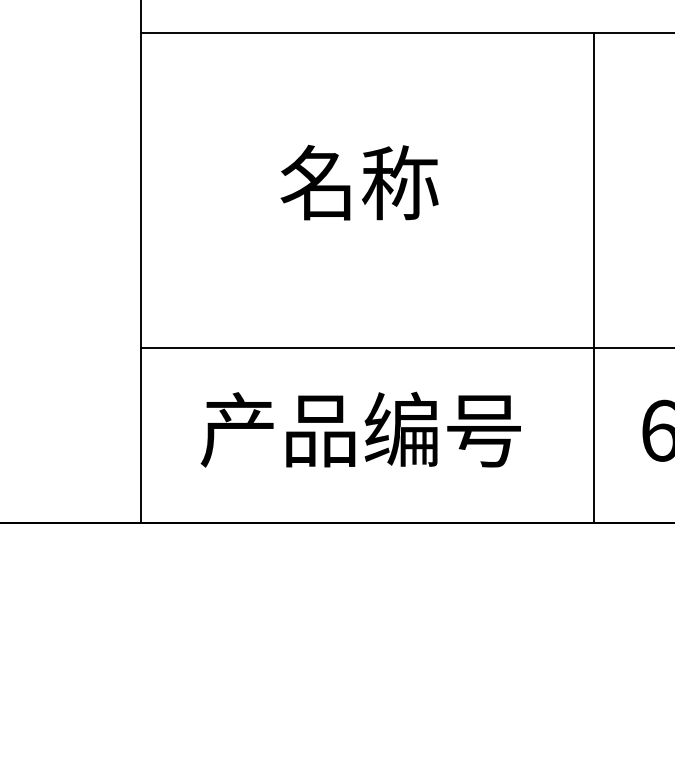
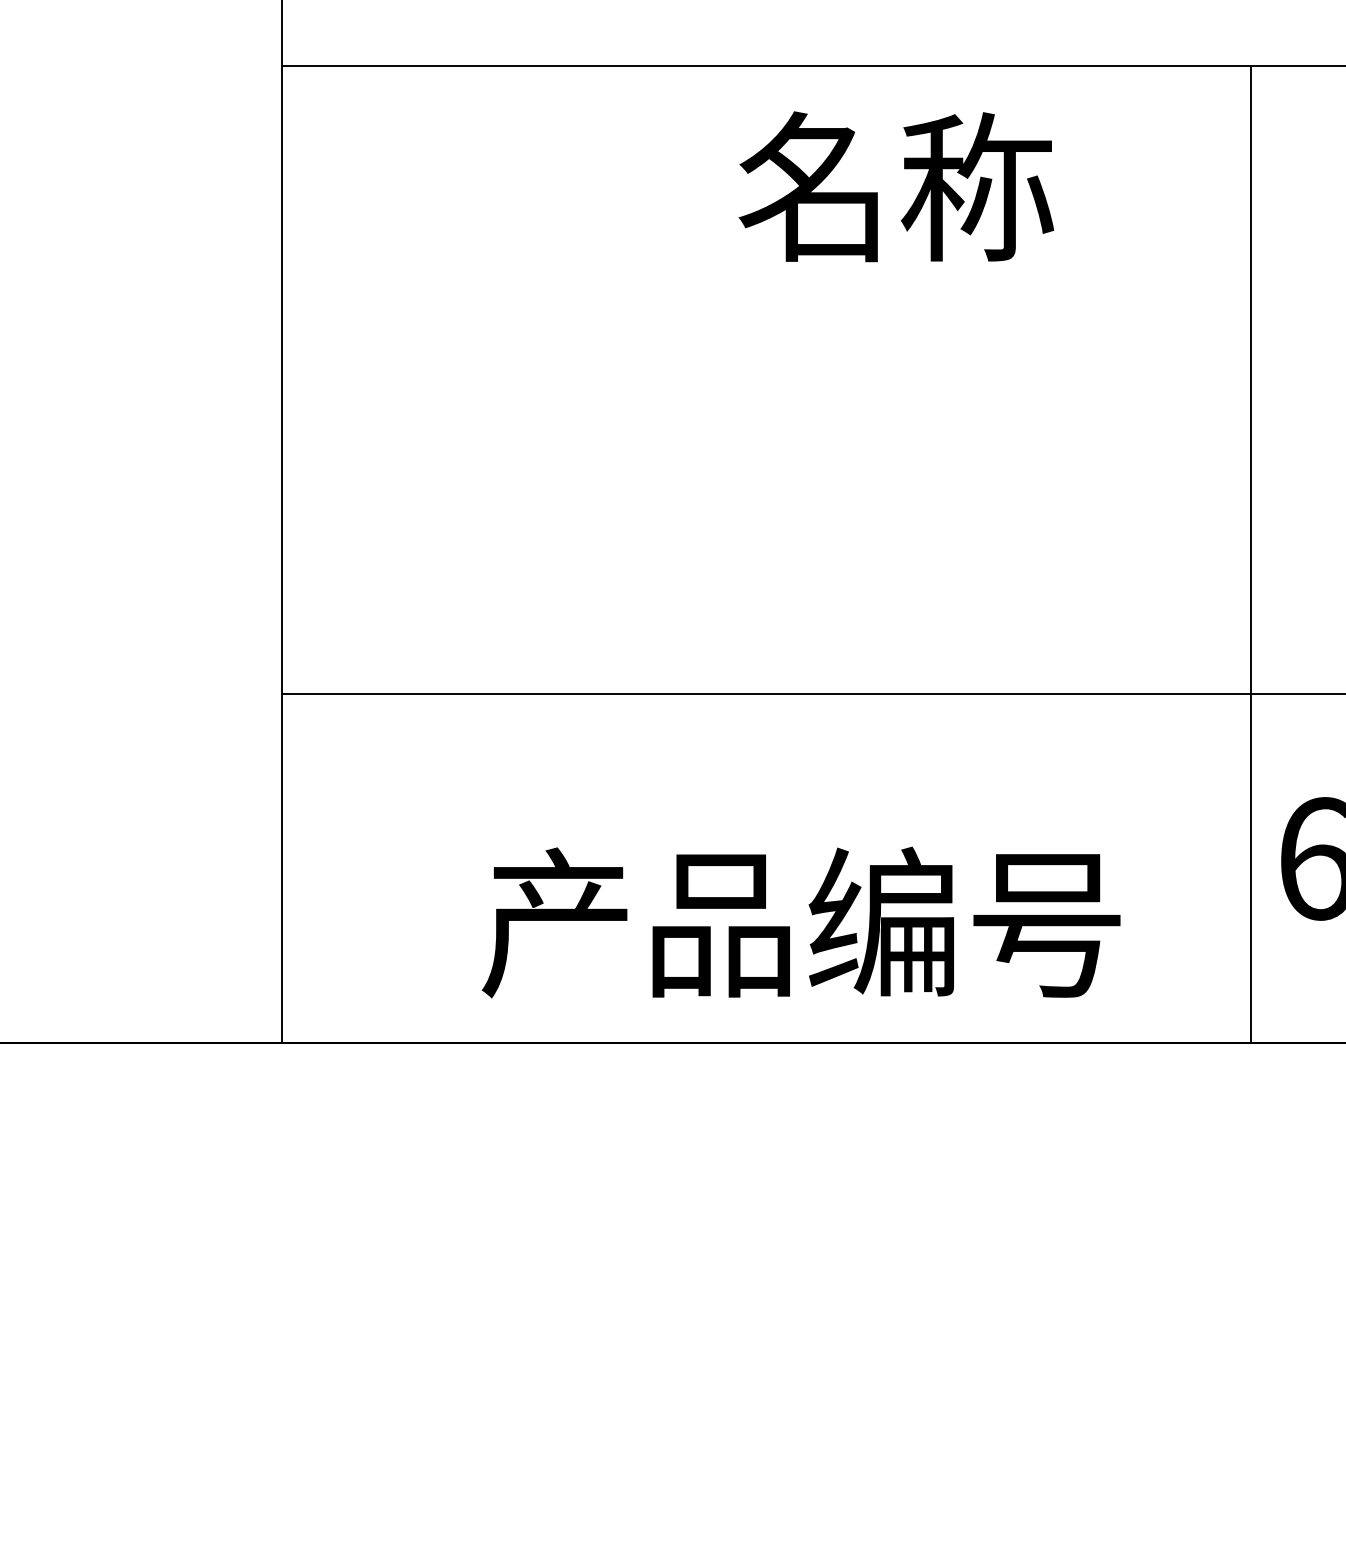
text: (359, 182) -> (896, 186), moved
line: (594, 278) -> (1251, 555), moved
text: (360, 429) -> (800, 922), moved

